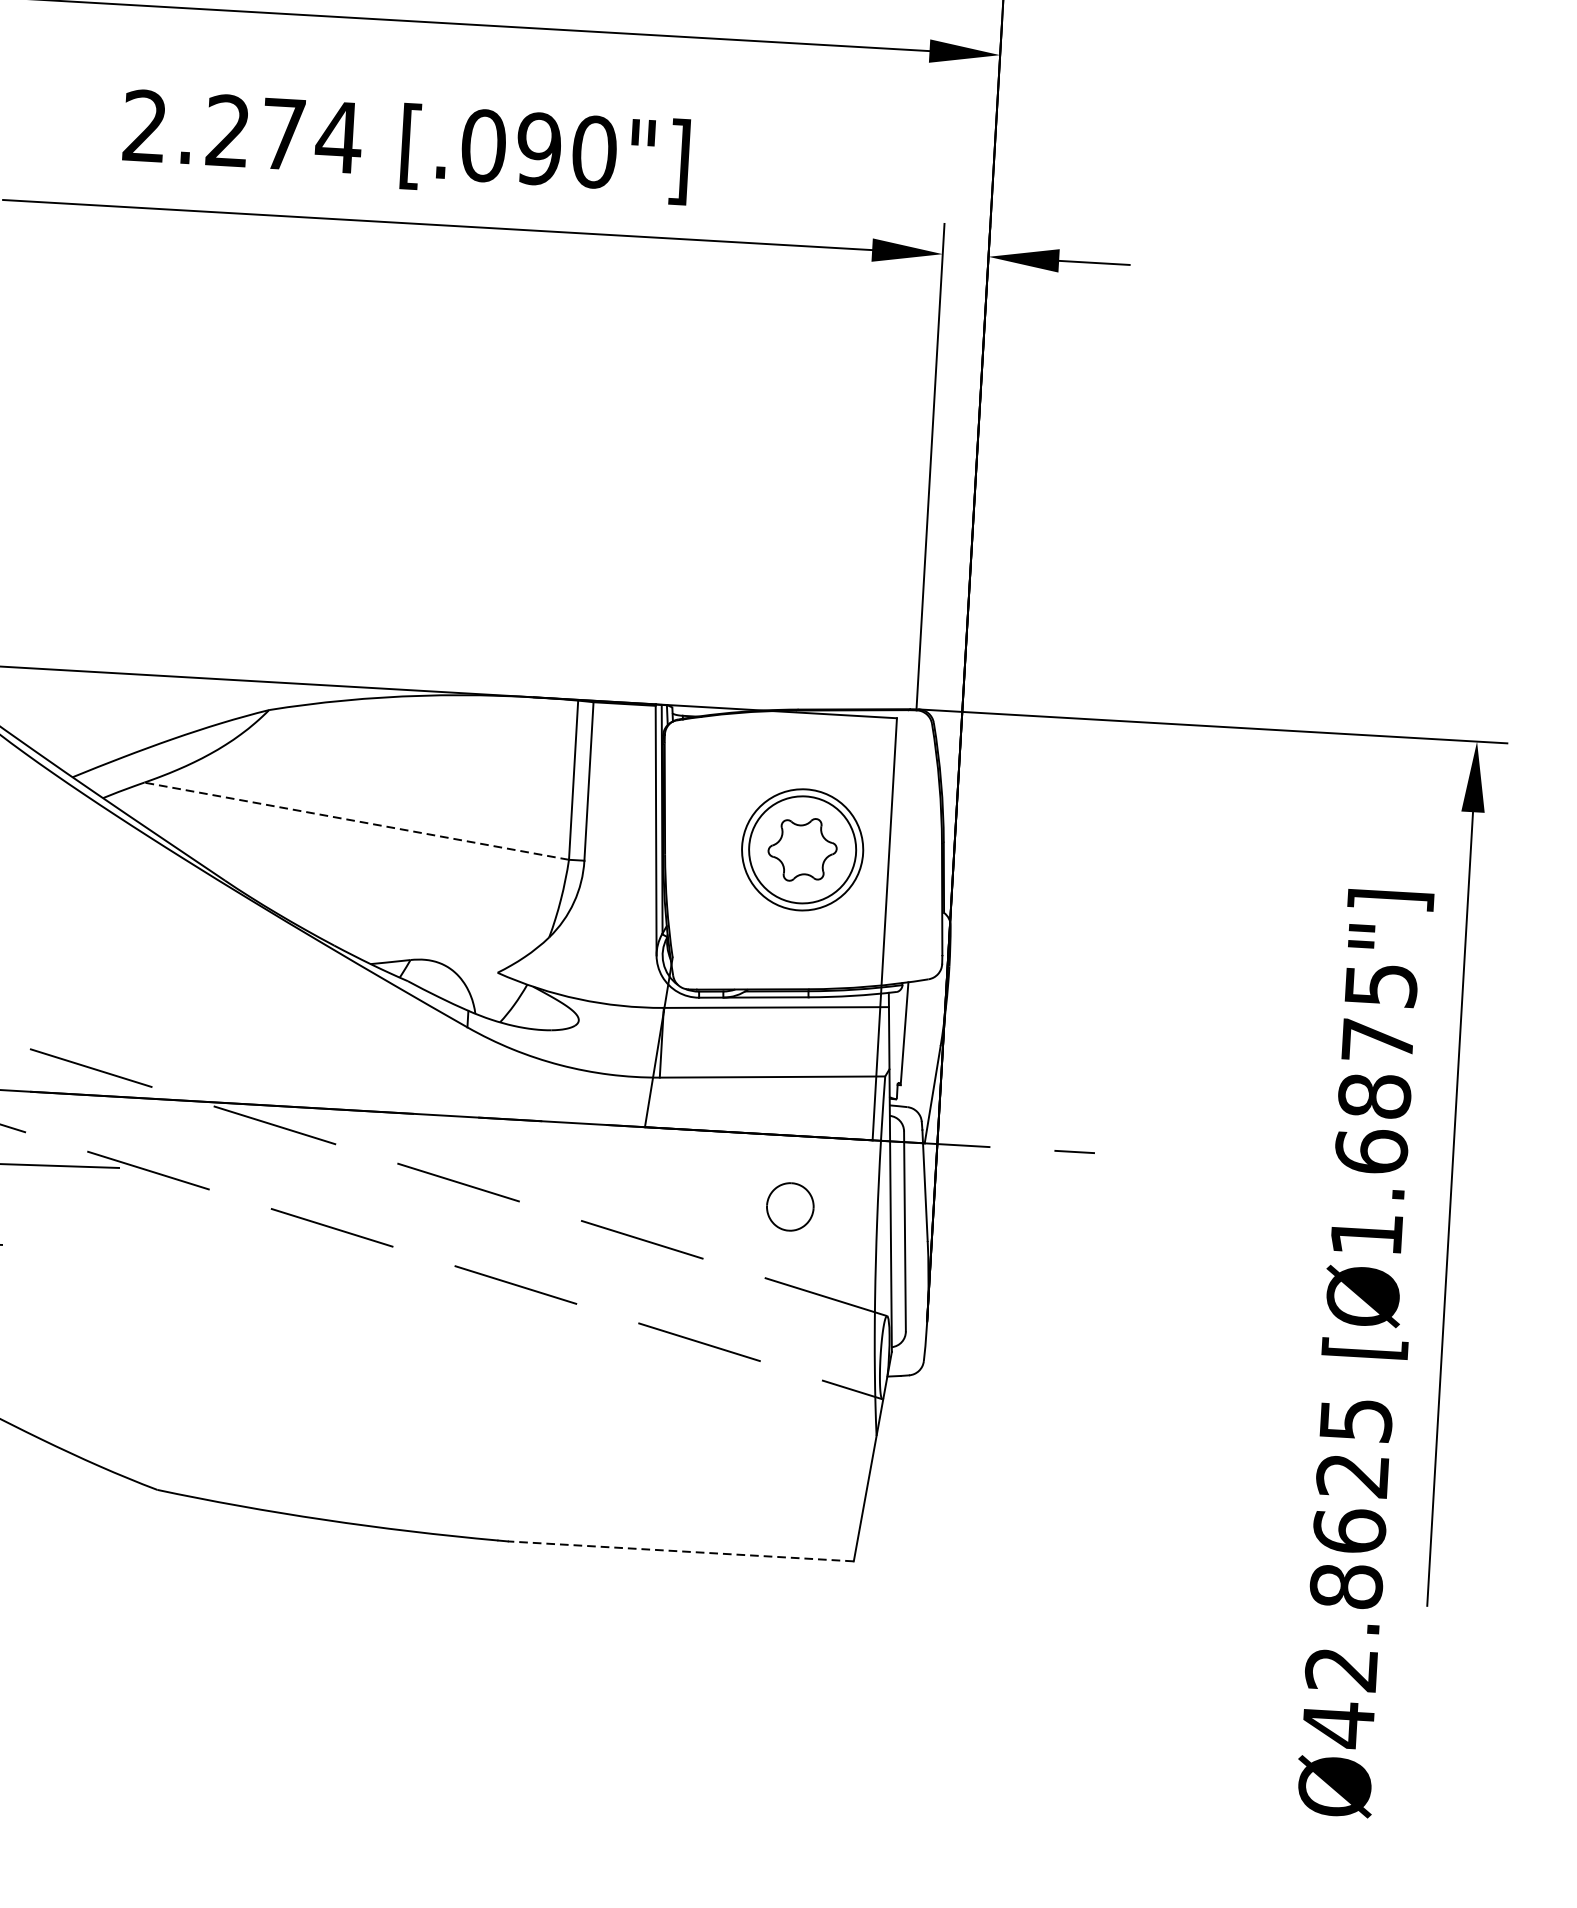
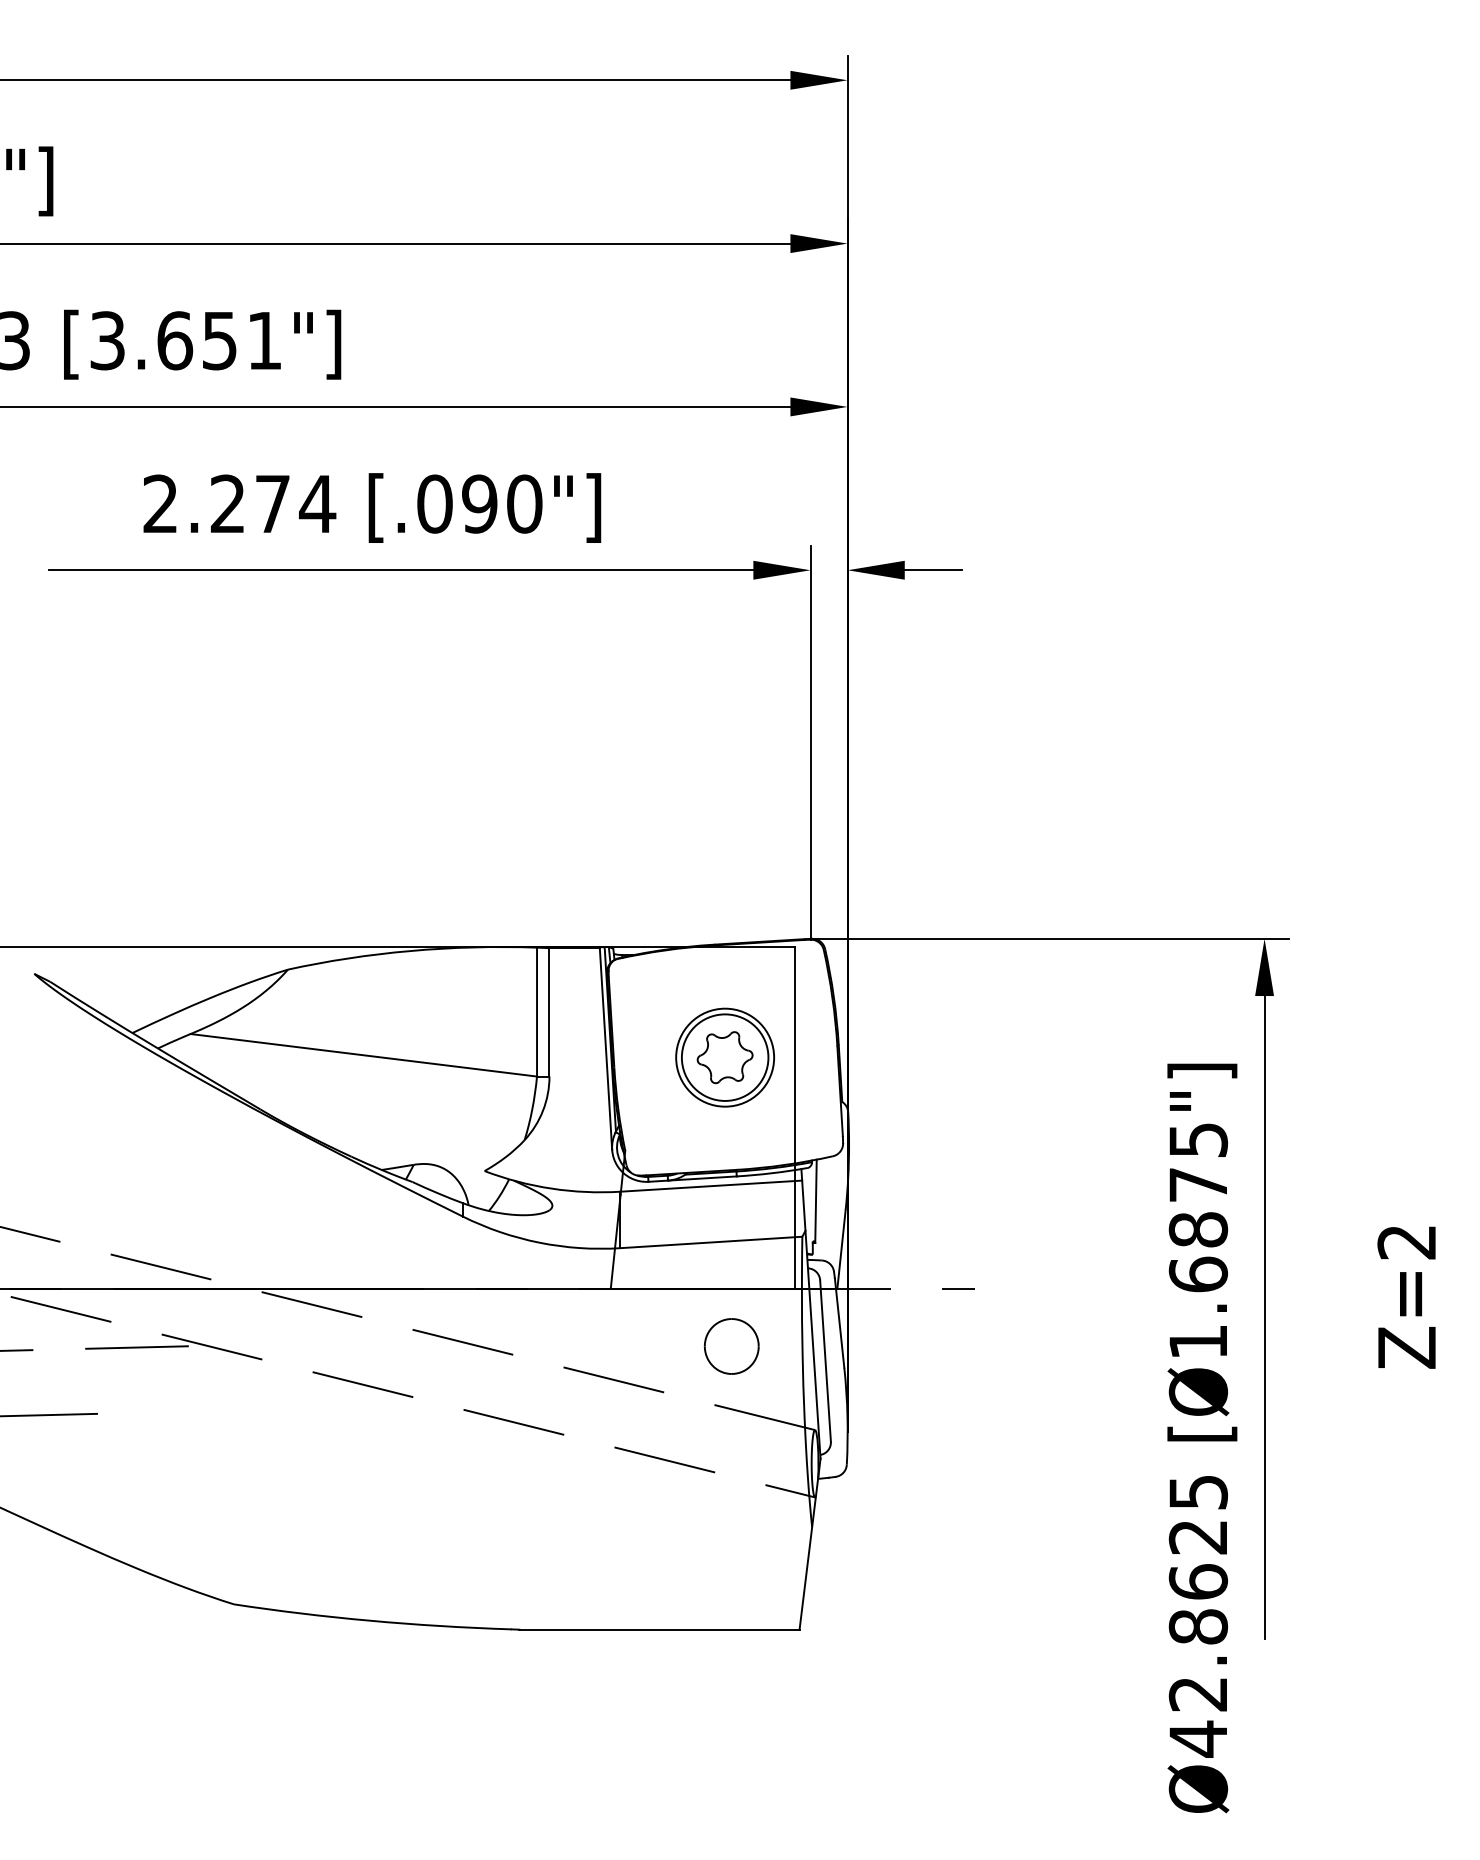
line: (356, 821) -> (363, 1055), dashed -> solid
part: (789, 1206) -> (731, 1346), size x1.43
line: (679, 1551) -> (658, 1629), dashed -> solid

